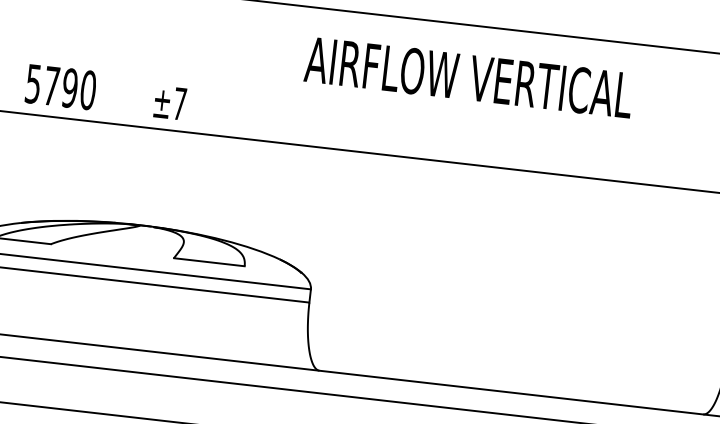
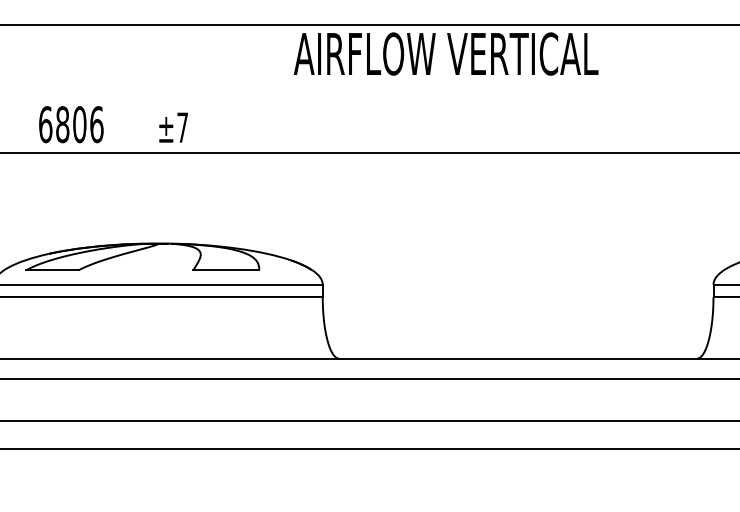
text: (468, 76) -> (445, 53), moved
text: (61, 87) -> (71, 124), 5790 -> 6806

